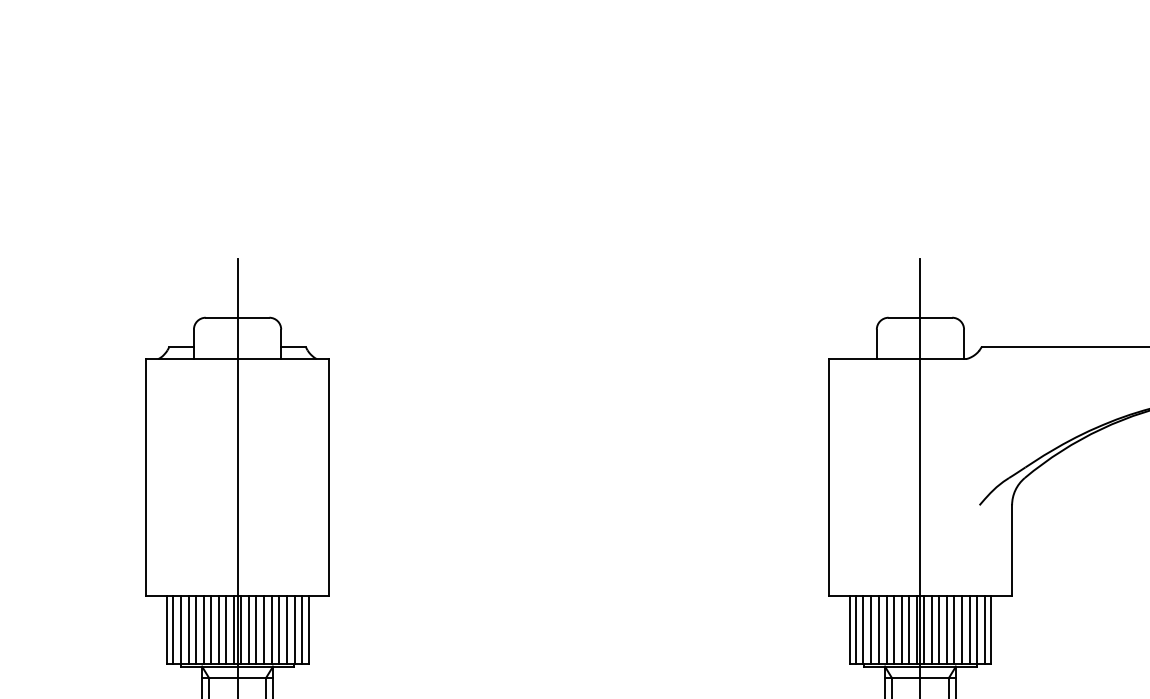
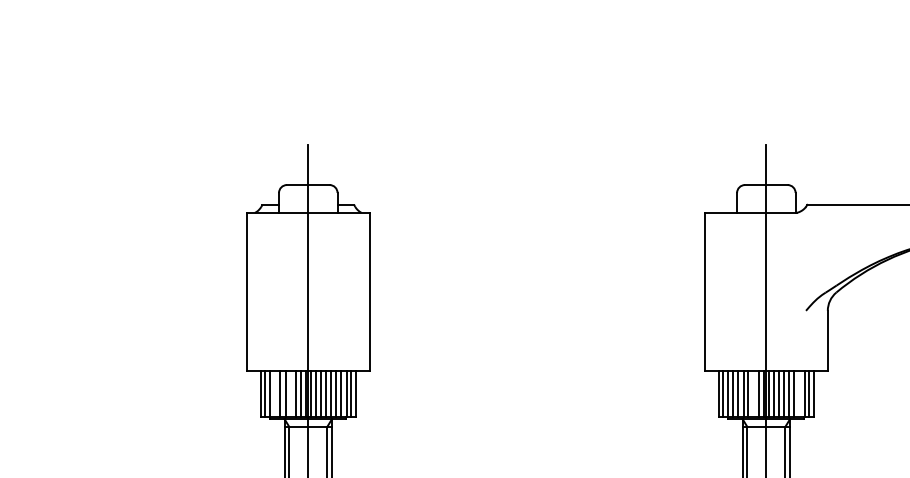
line: (188, 629) -> (275, 394), removed
line: (211, 629) -> (290, 394), removed
line: (901, 629) -> (753, 394), removed
line: (969, 629) -> (799, 394), removed

